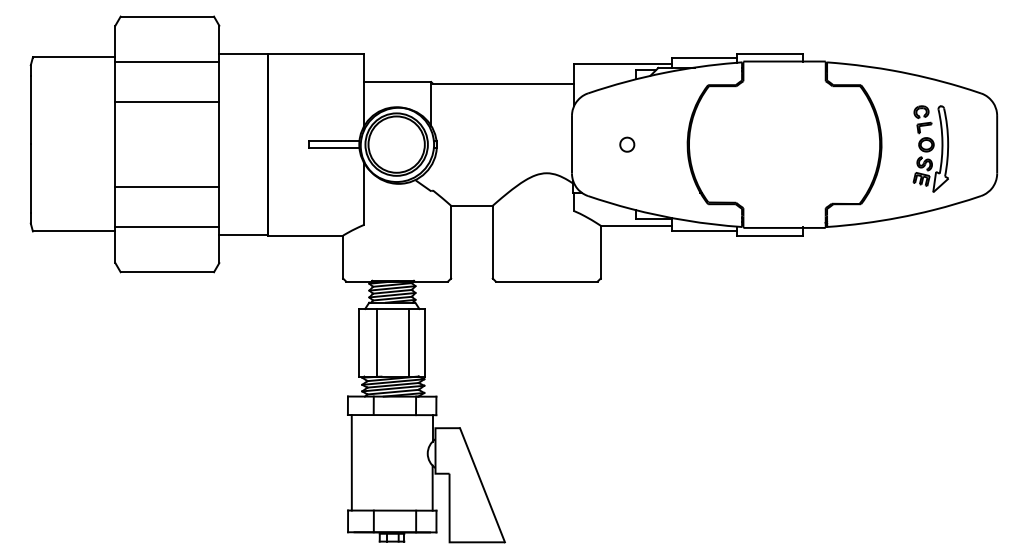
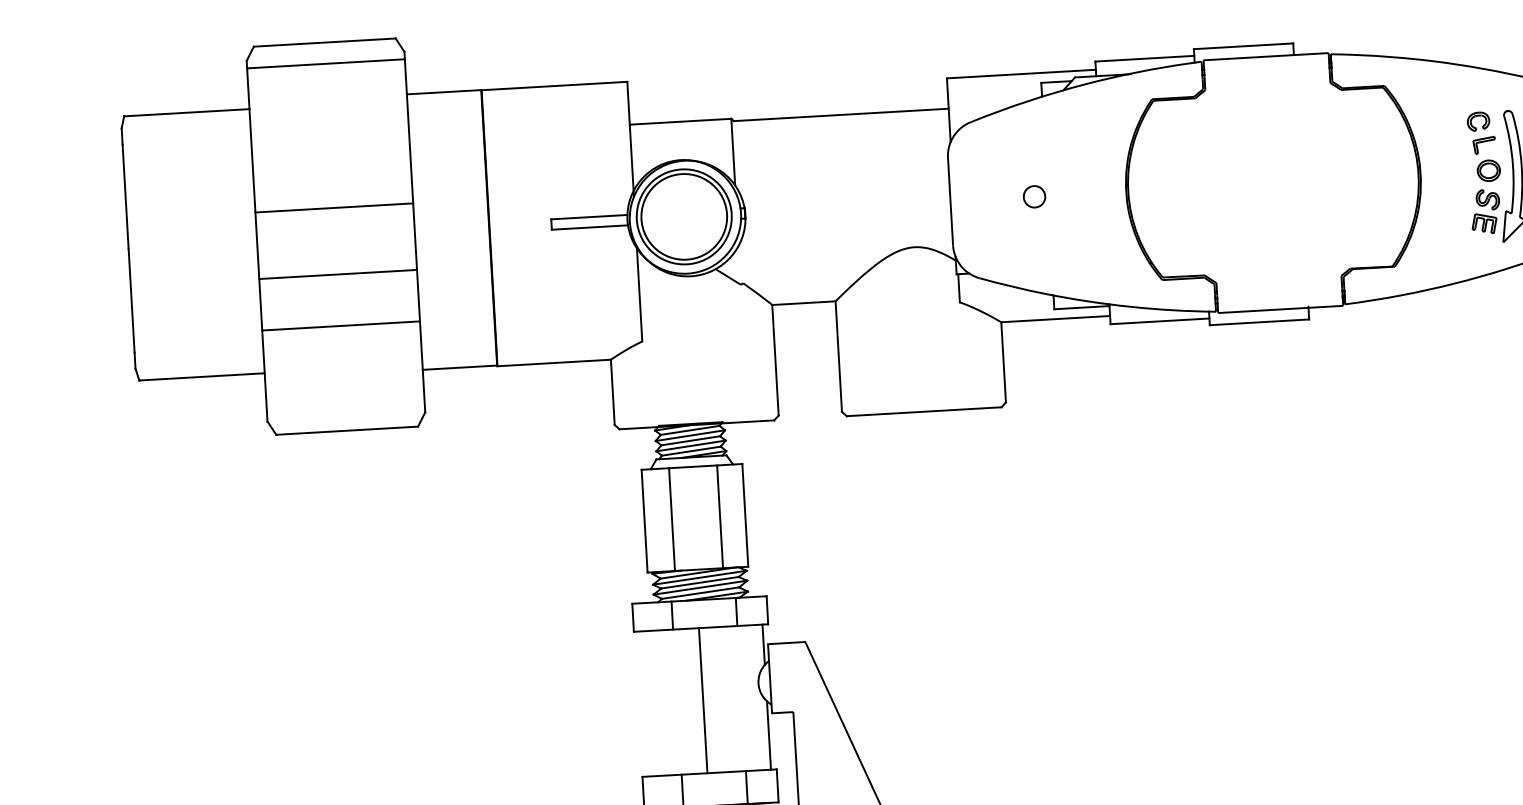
line: (167, 61) -> (326, 63), moved
line: (167, 101) -> (334, 207), moved
line: (167, 187) -> (338, 274), moved
line: (167, 227) -> (341, 326), moved
line: (351, 462) -> (702, 700), moved

